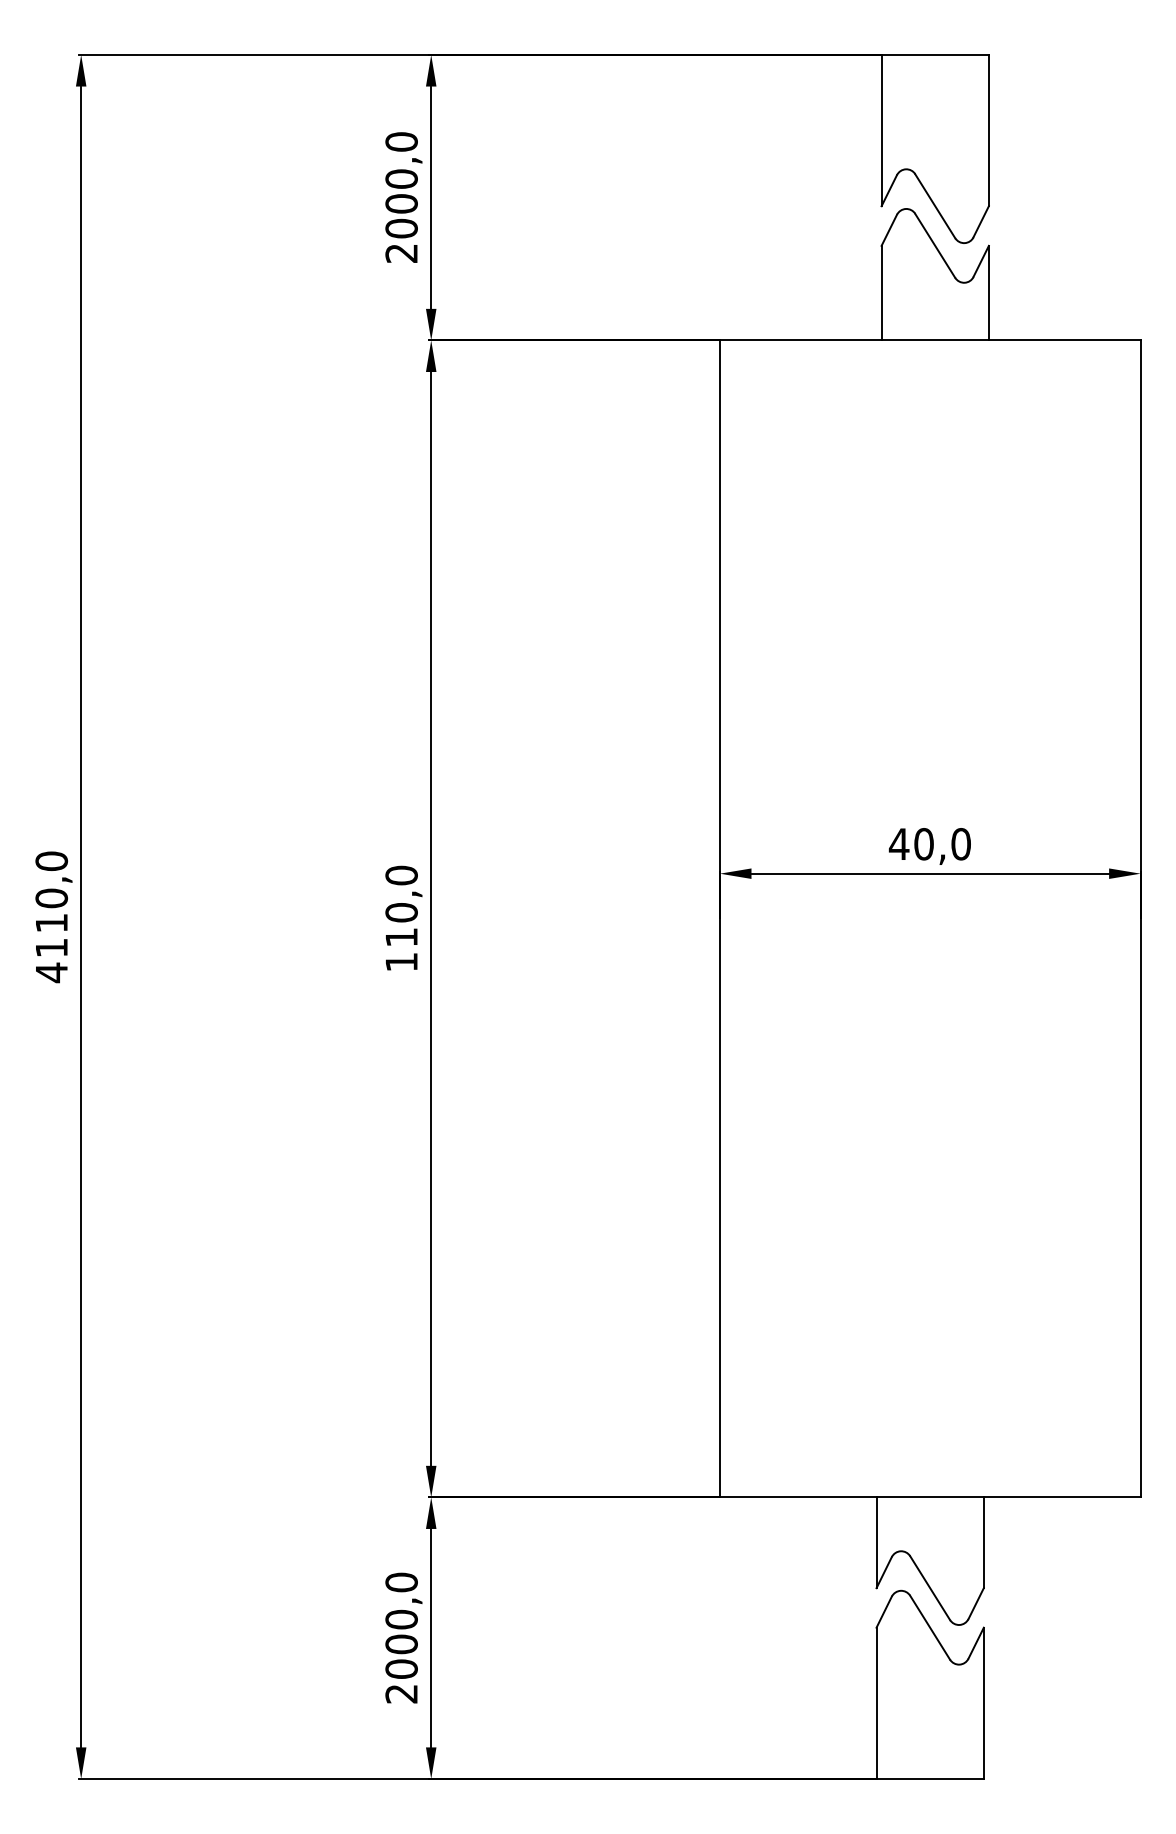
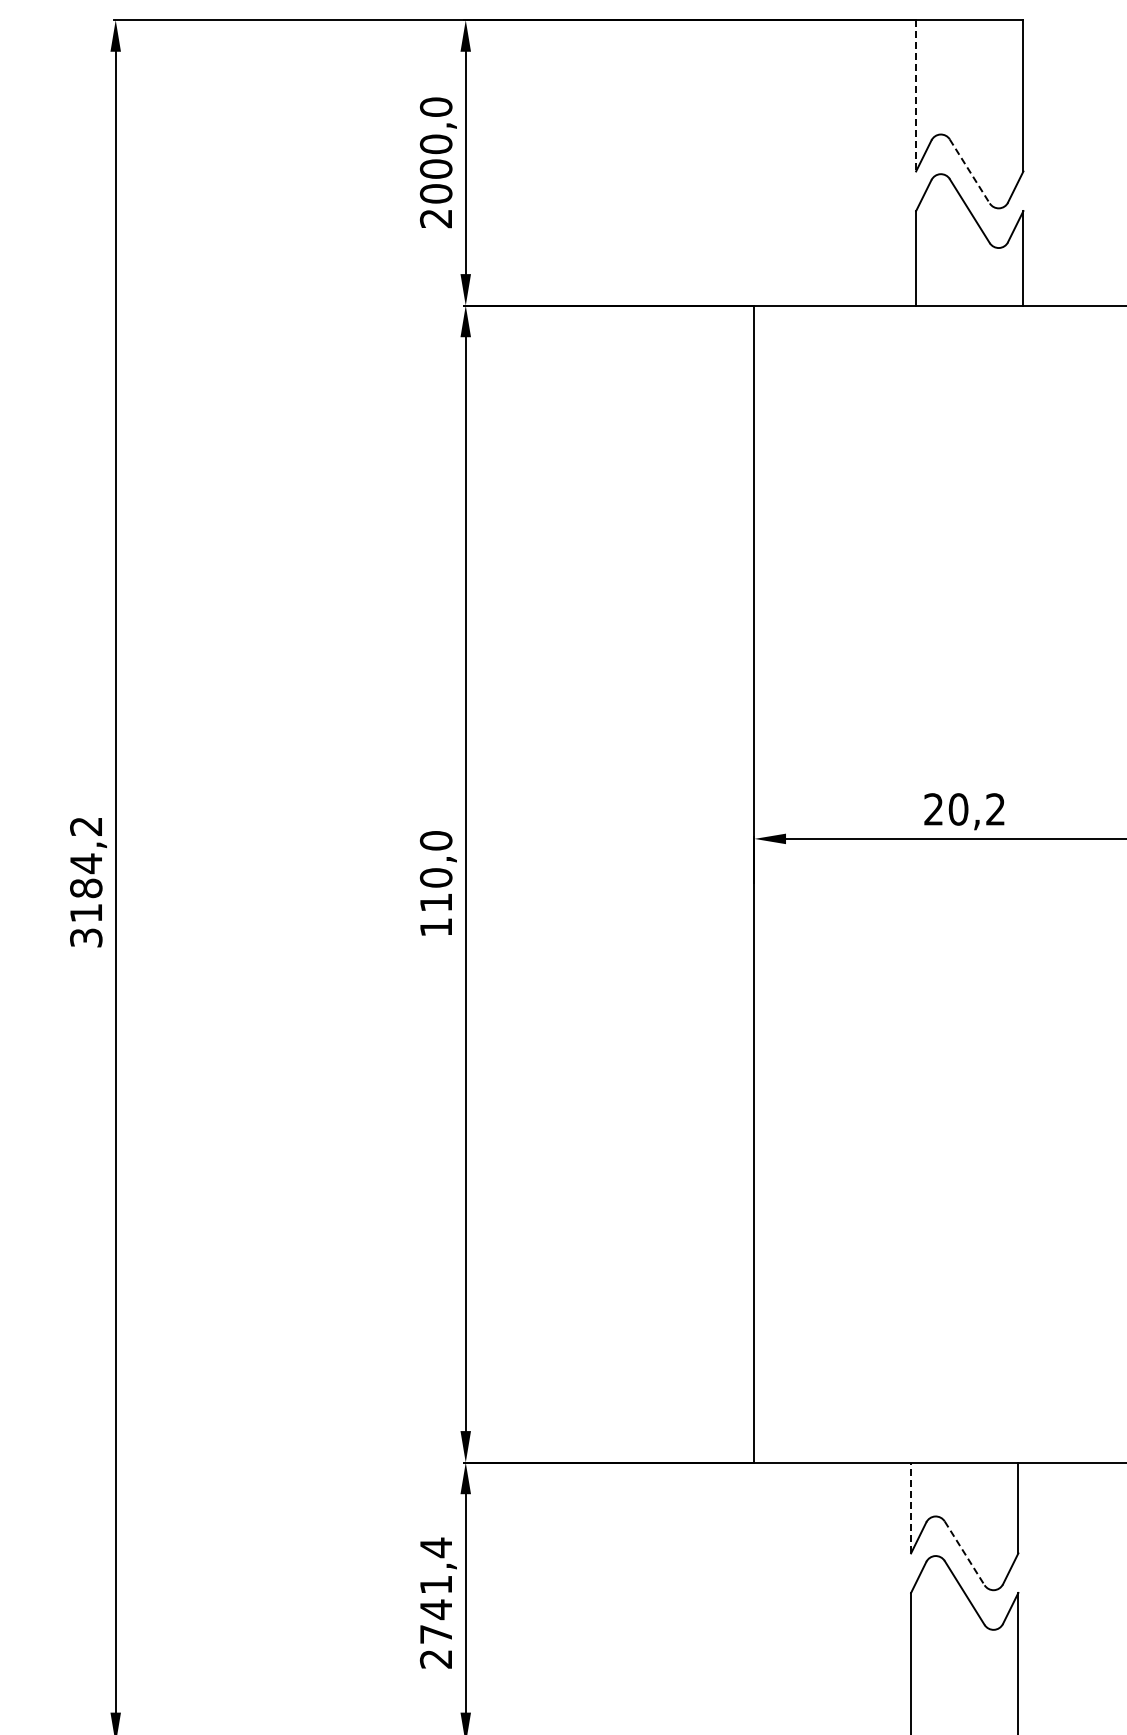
line: (881, 130) -> (916, 95), solid -> dashed
line: (935, 206) -> (970, 171), solid -> dashed
text: (929, 844) -> (964, 809), 40,0 -> 20,2
text: (51, 917) -> (86, 882), 4110,0 -> 3184,2
line: (876, 1542) -> (911, 1507), solid -> dashed
line: (930, 1588) -> (965, 1553), solid -> dashed
text: (401, 1625) -> (436, 1590), 2000,0 -> 2741,4

